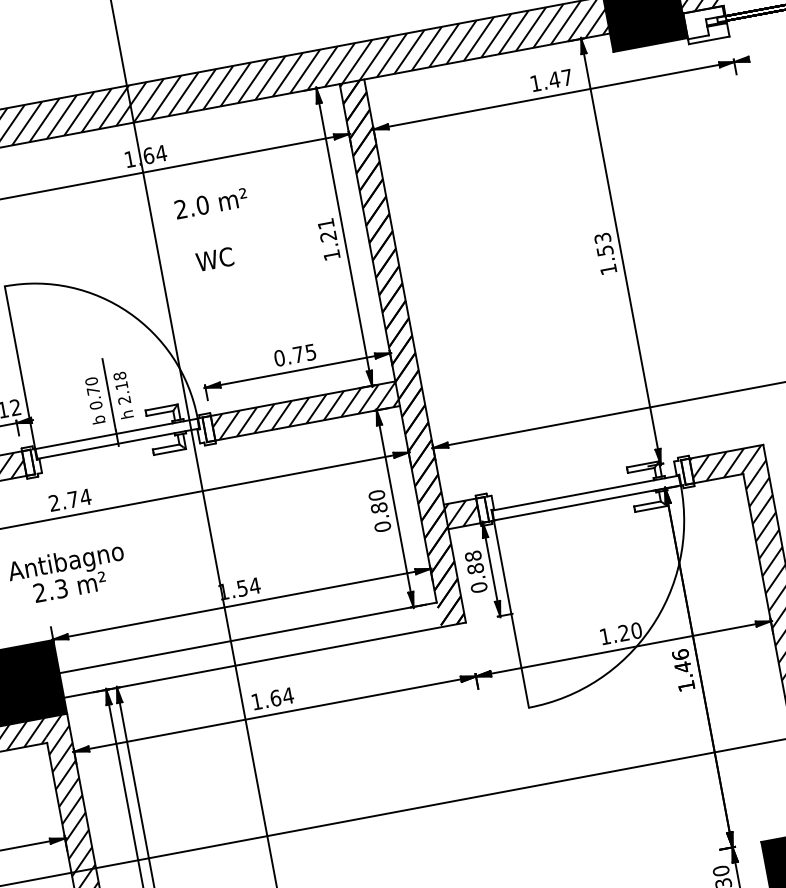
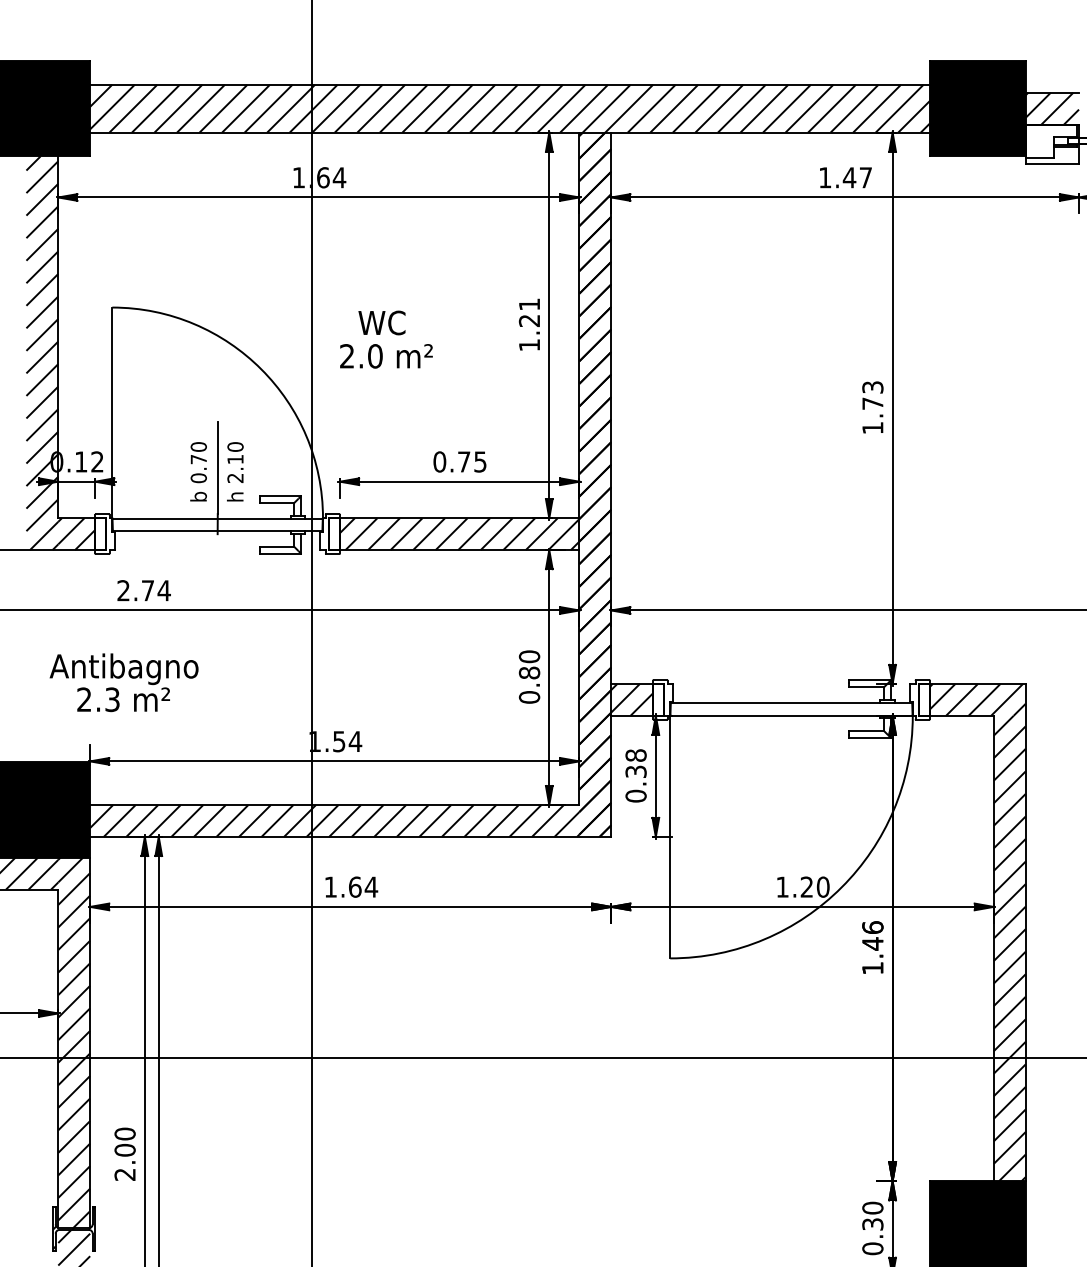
text: (211, 203) -> (386, 356), moved
text: (604, 250) -> (872, 403), 1.53 -> 1.73
text: (119, 375) -> (235, 446), 2.18 -> 2.10
text: (475, 568) -> (635, 771), 0.88 -> 0.38
hatch: (250, 649) -> (334, 820), added

